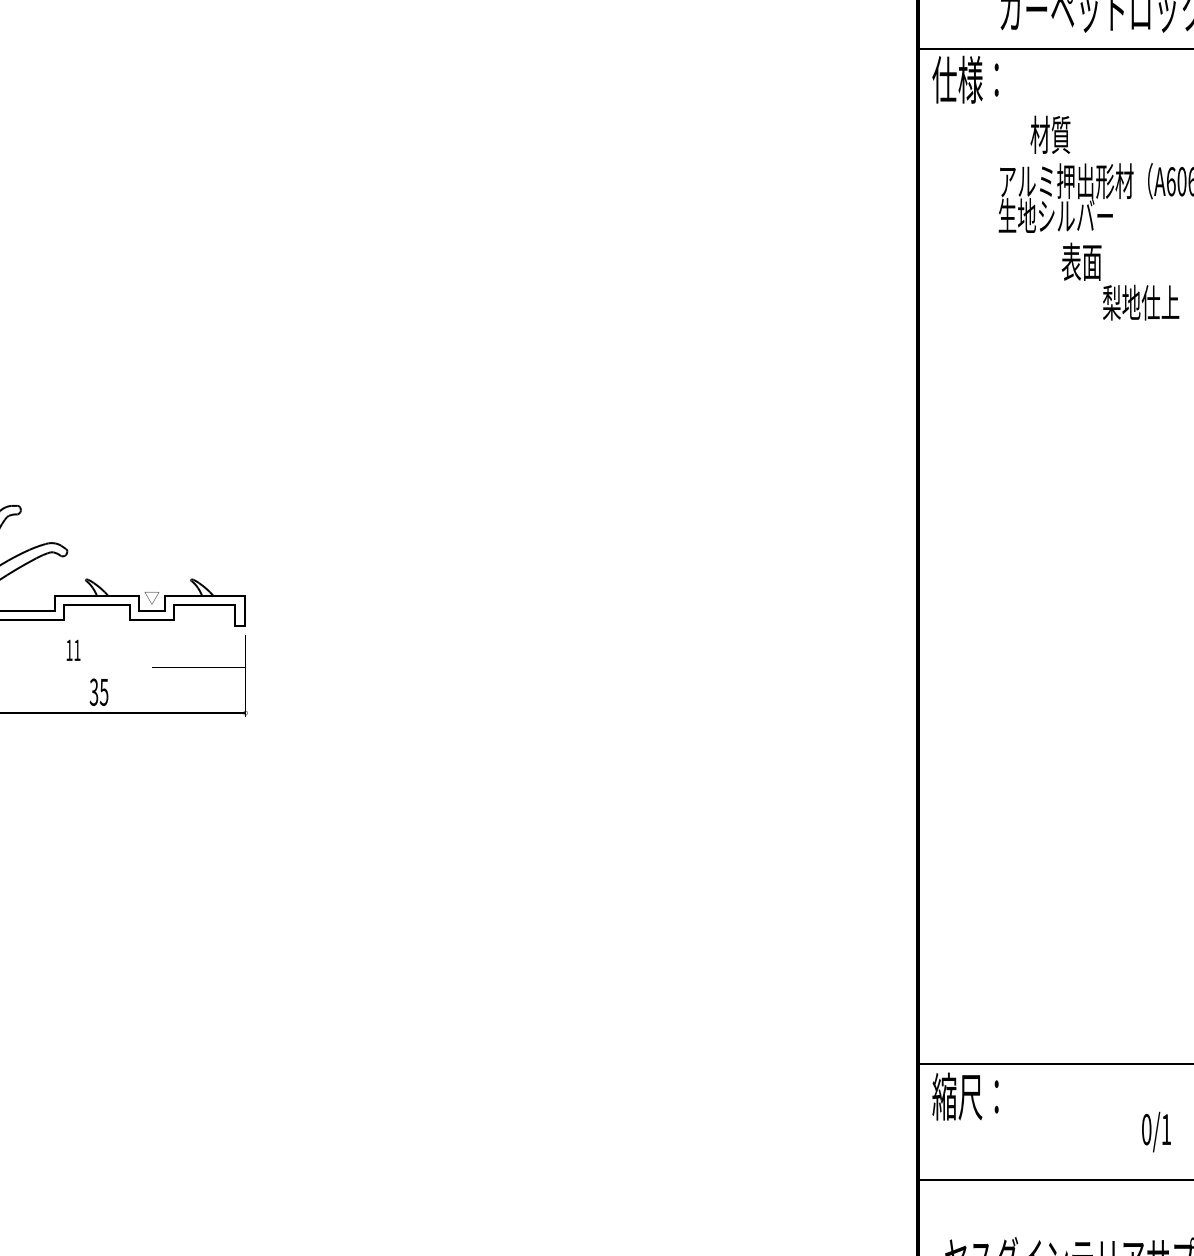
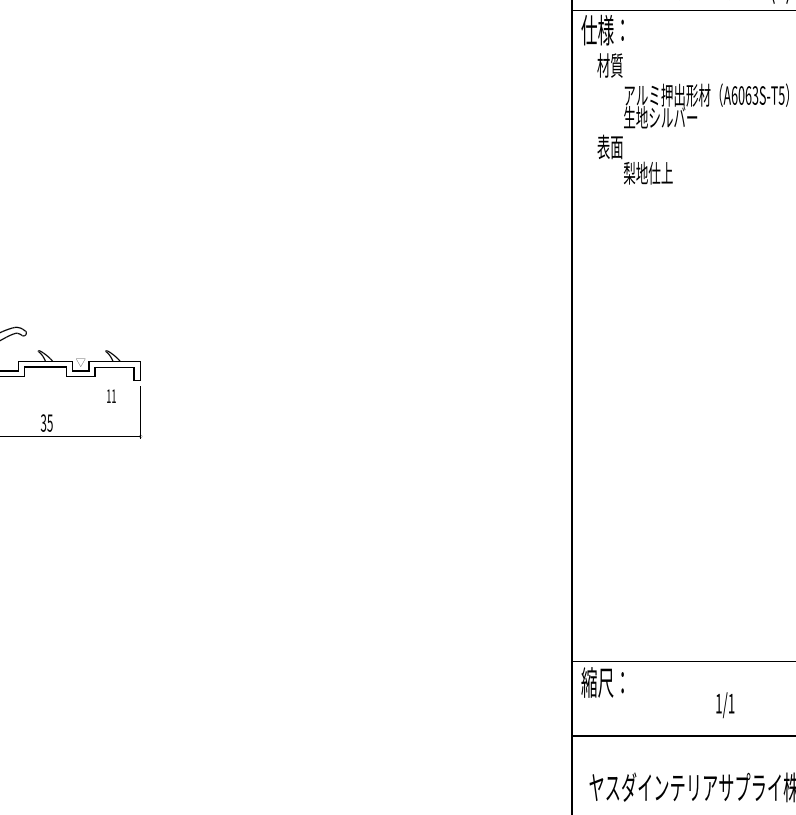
text: (1049, 134) -> (609, 65), moved
text: (1119, 281) -> (634, 159), moved
text: (73, 649) -> (111, 395), moved
text: (1146, 1129) -> (718, 703), 0/1 -> 1/1

